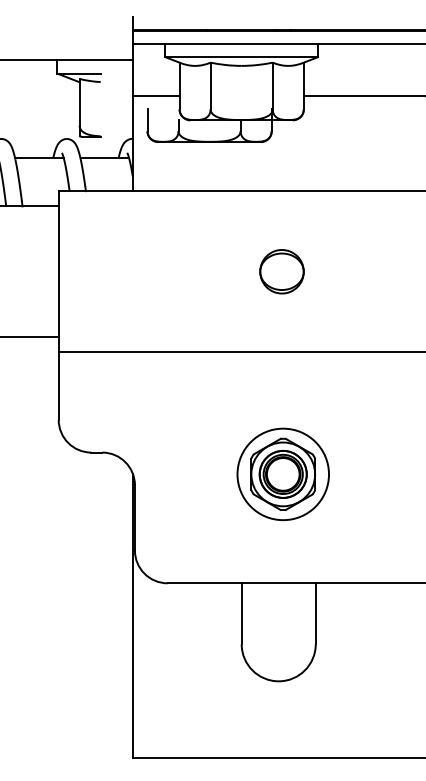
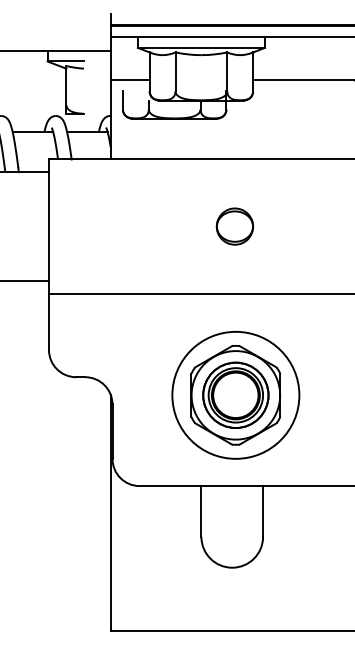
part: (283, 474) -> (236, 395), size x1.67

